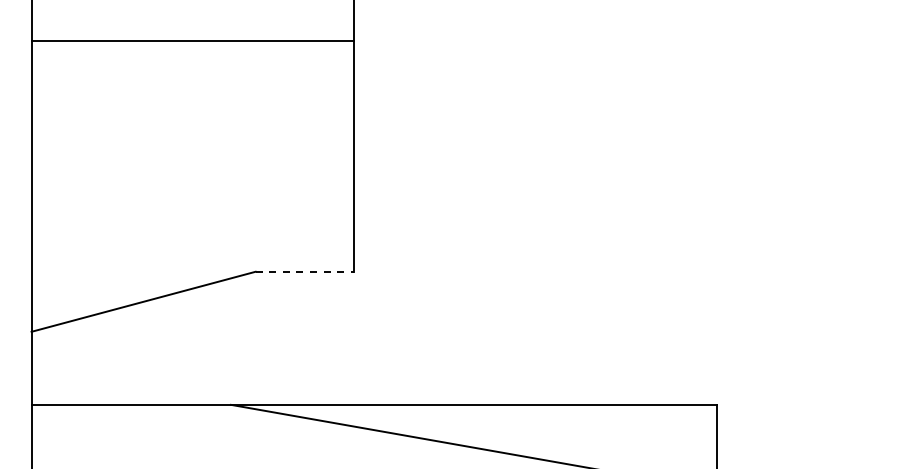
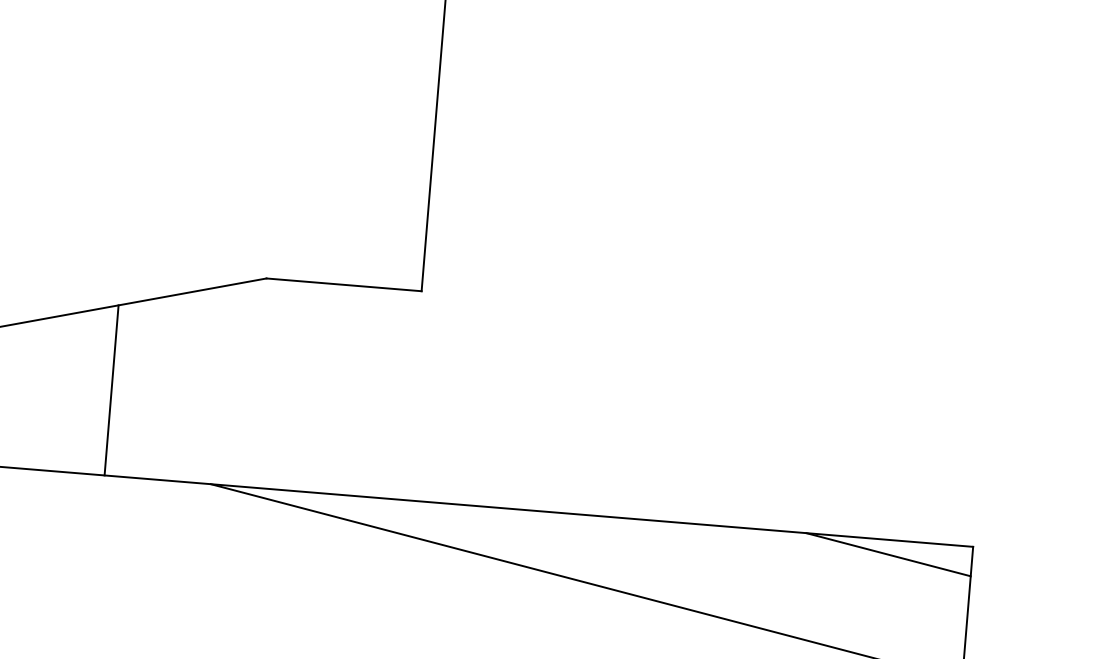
line: (305, 271) -> (344, 284), dashed -> solid
line: (163, 350) -> (111, 390), added
line: (663, 413) -> (888, 553), added

